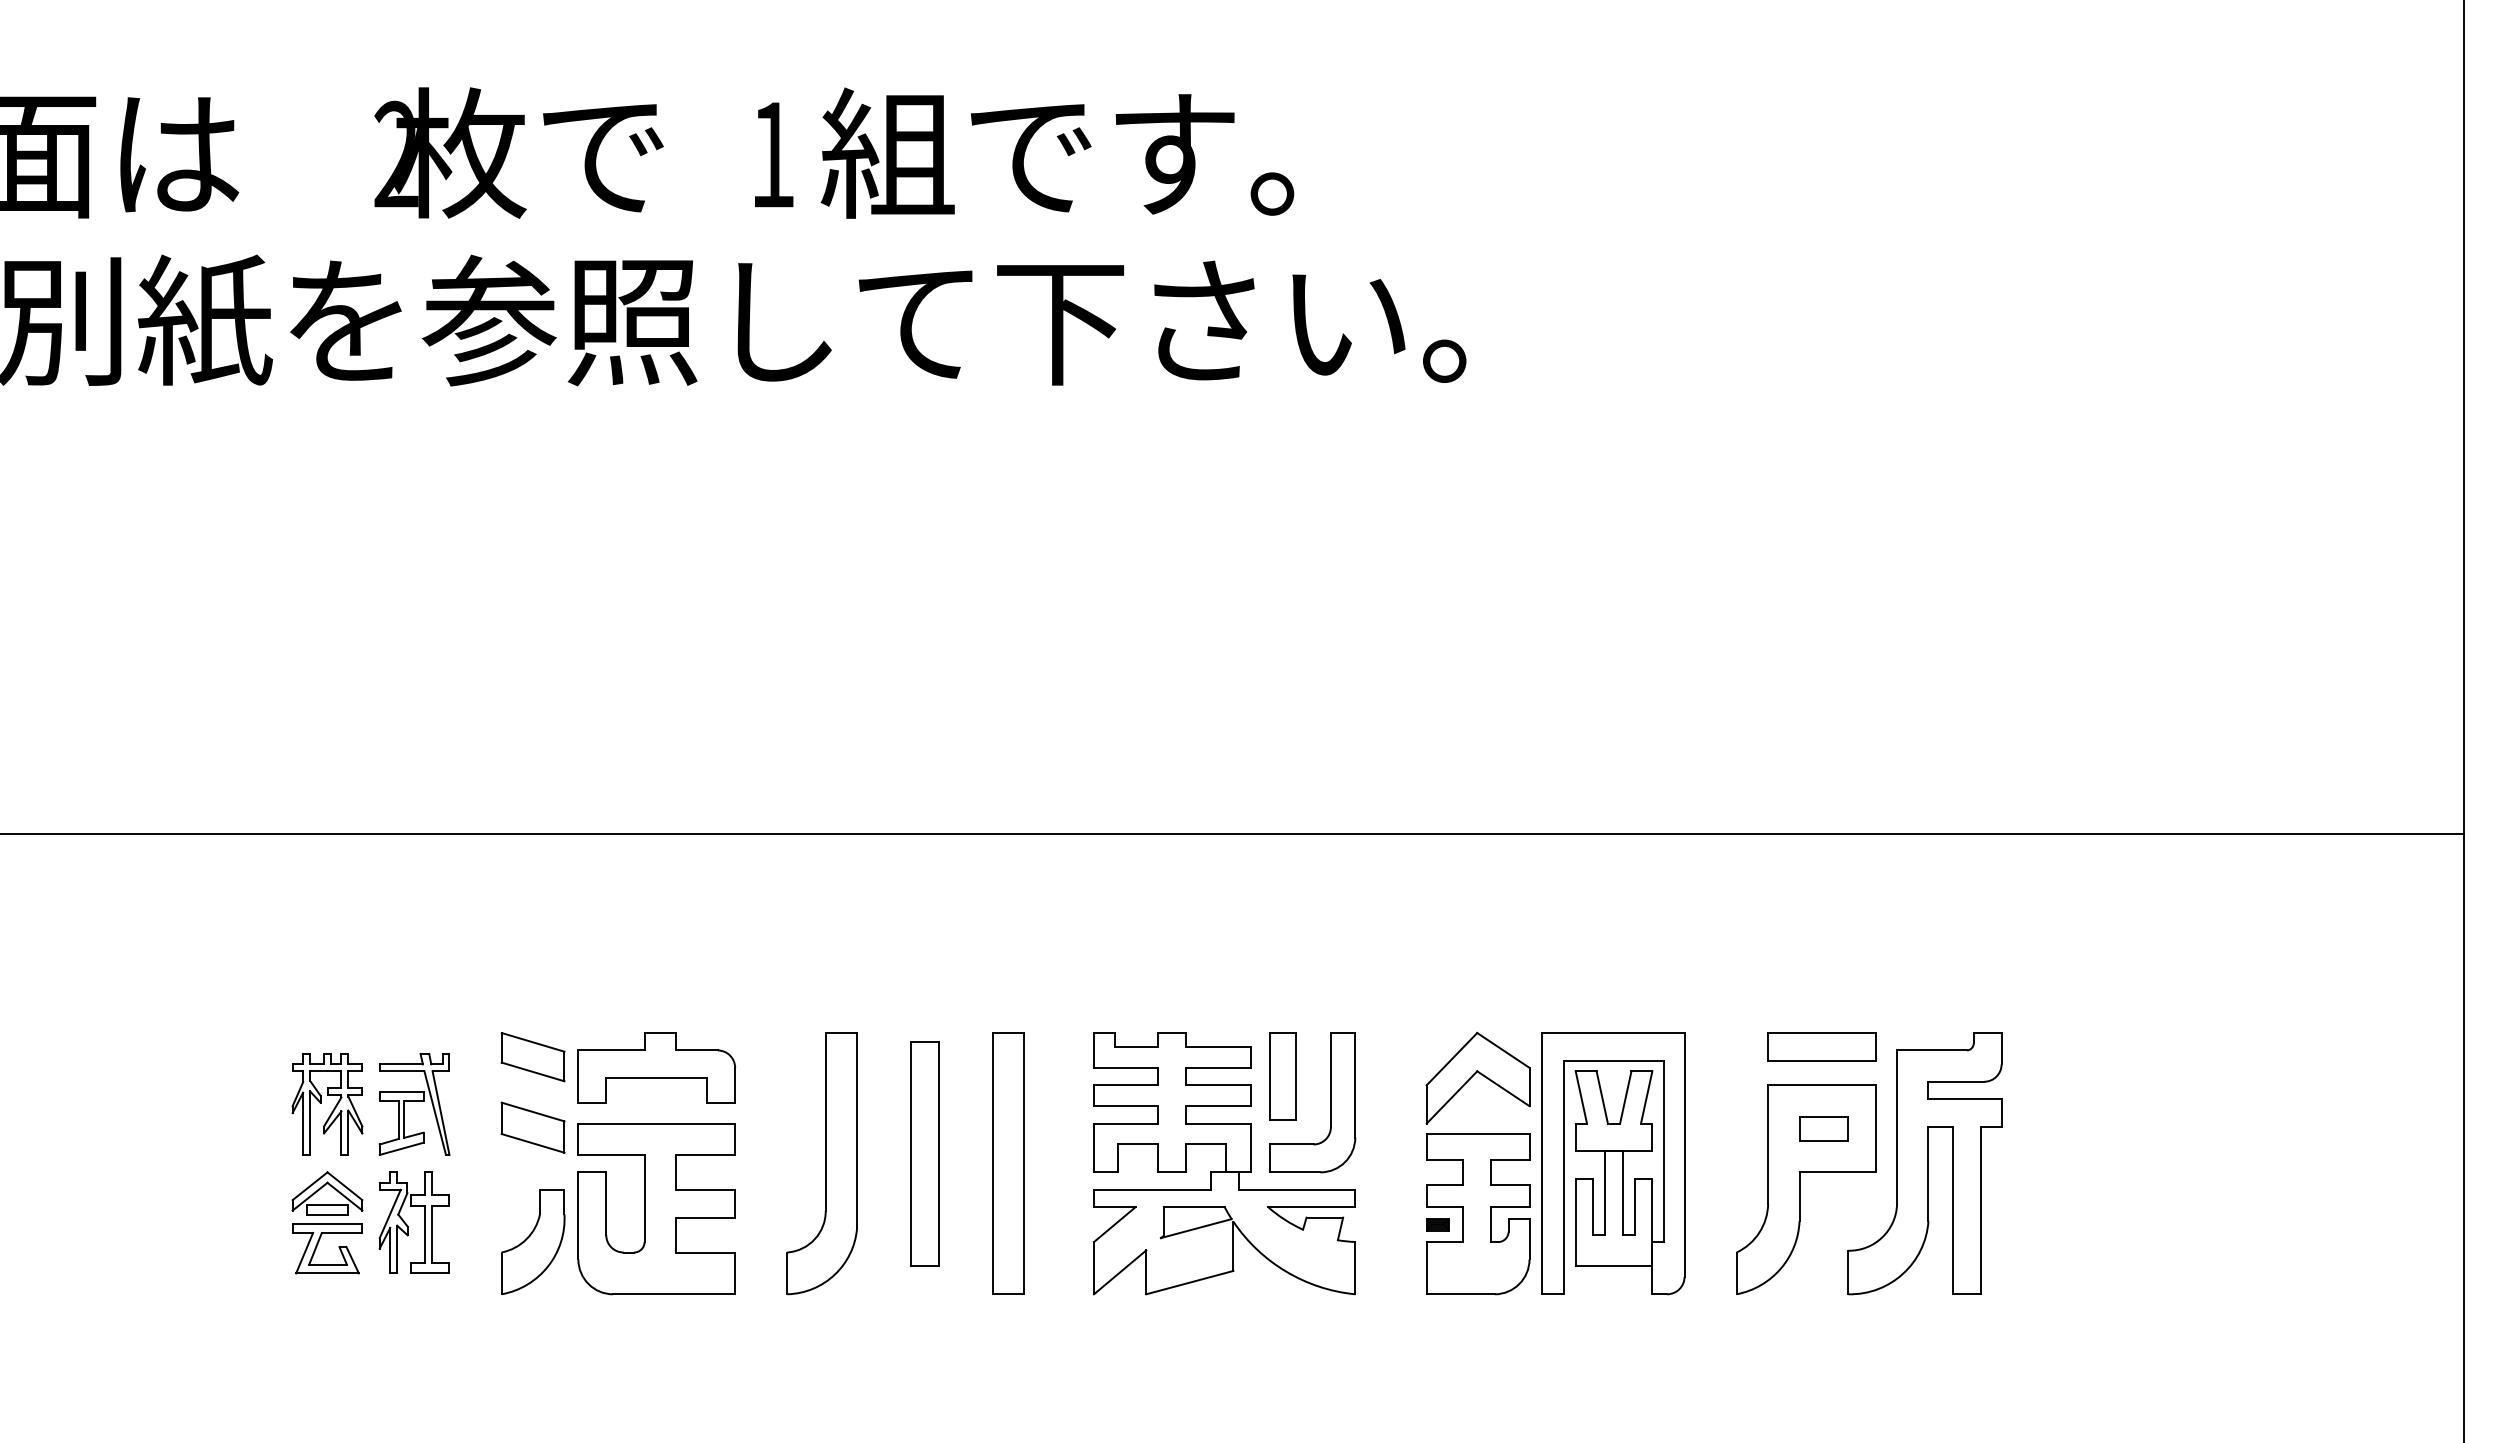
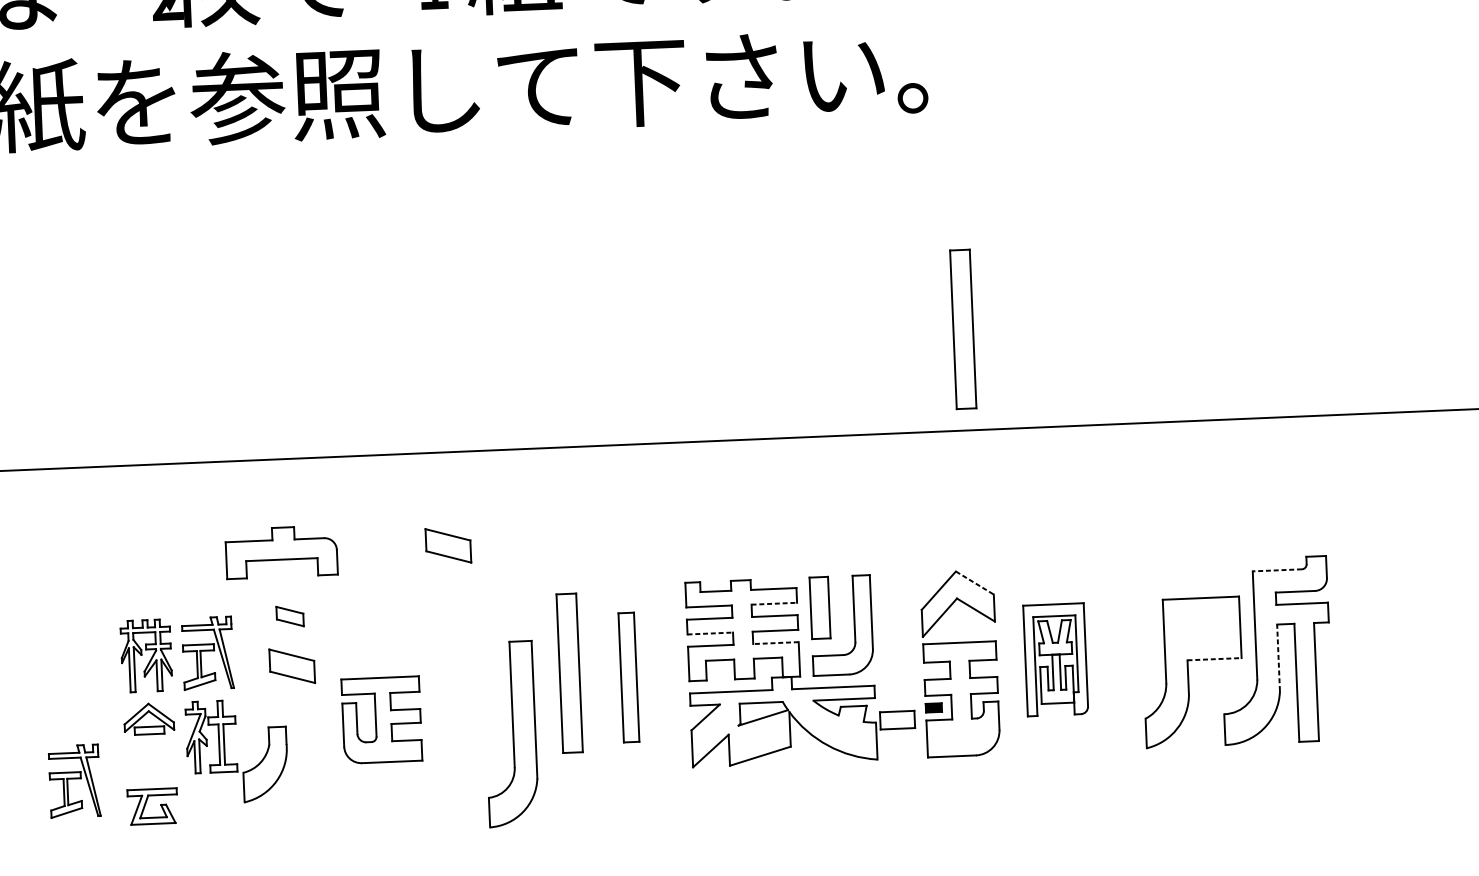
part: (1501, 690) -> (962, 329), added
part: (760, 966) -> (447, 545), added
part: (1821, 1046) -> (1199, 570), removed
line: (1503, 1050) -> (974, 583), solid -> dashed
line: (1931, 1050) -> (1277, 570), solid -> dashed
part: (532, 1057) -> (289, 616), size x0.6
part: (656, 1067) -> (281, 552), moved
line: (1219, 1067) -> (774, 603), solid -> dashed
line: (1126, 1106) -> (710, 633), solid -> dashed
line: (1218, 1123) -> (775, 643), solid -> dashed
part: (1823, 1128) -> (897, 719), moved
part: (821, 1163) -> (510, 734), moved
part: (1008, 1163) -> (628, 677), size x0.7
part: (1613, 1163) -> (1055, 659), size x0.6
line: (1838, 1172) -> (1215, 659), solid -> dashed
line: (1928, 1173) -> (1278, 657), solid -> dashed
part: (656, 1209) -> (381, 720), size x0.7
part: (533, 1242) -> (265, 764), moved
part: (318, 1244) -> (146, 803), moved
part: (218, 1277) -> (74, 781), added

